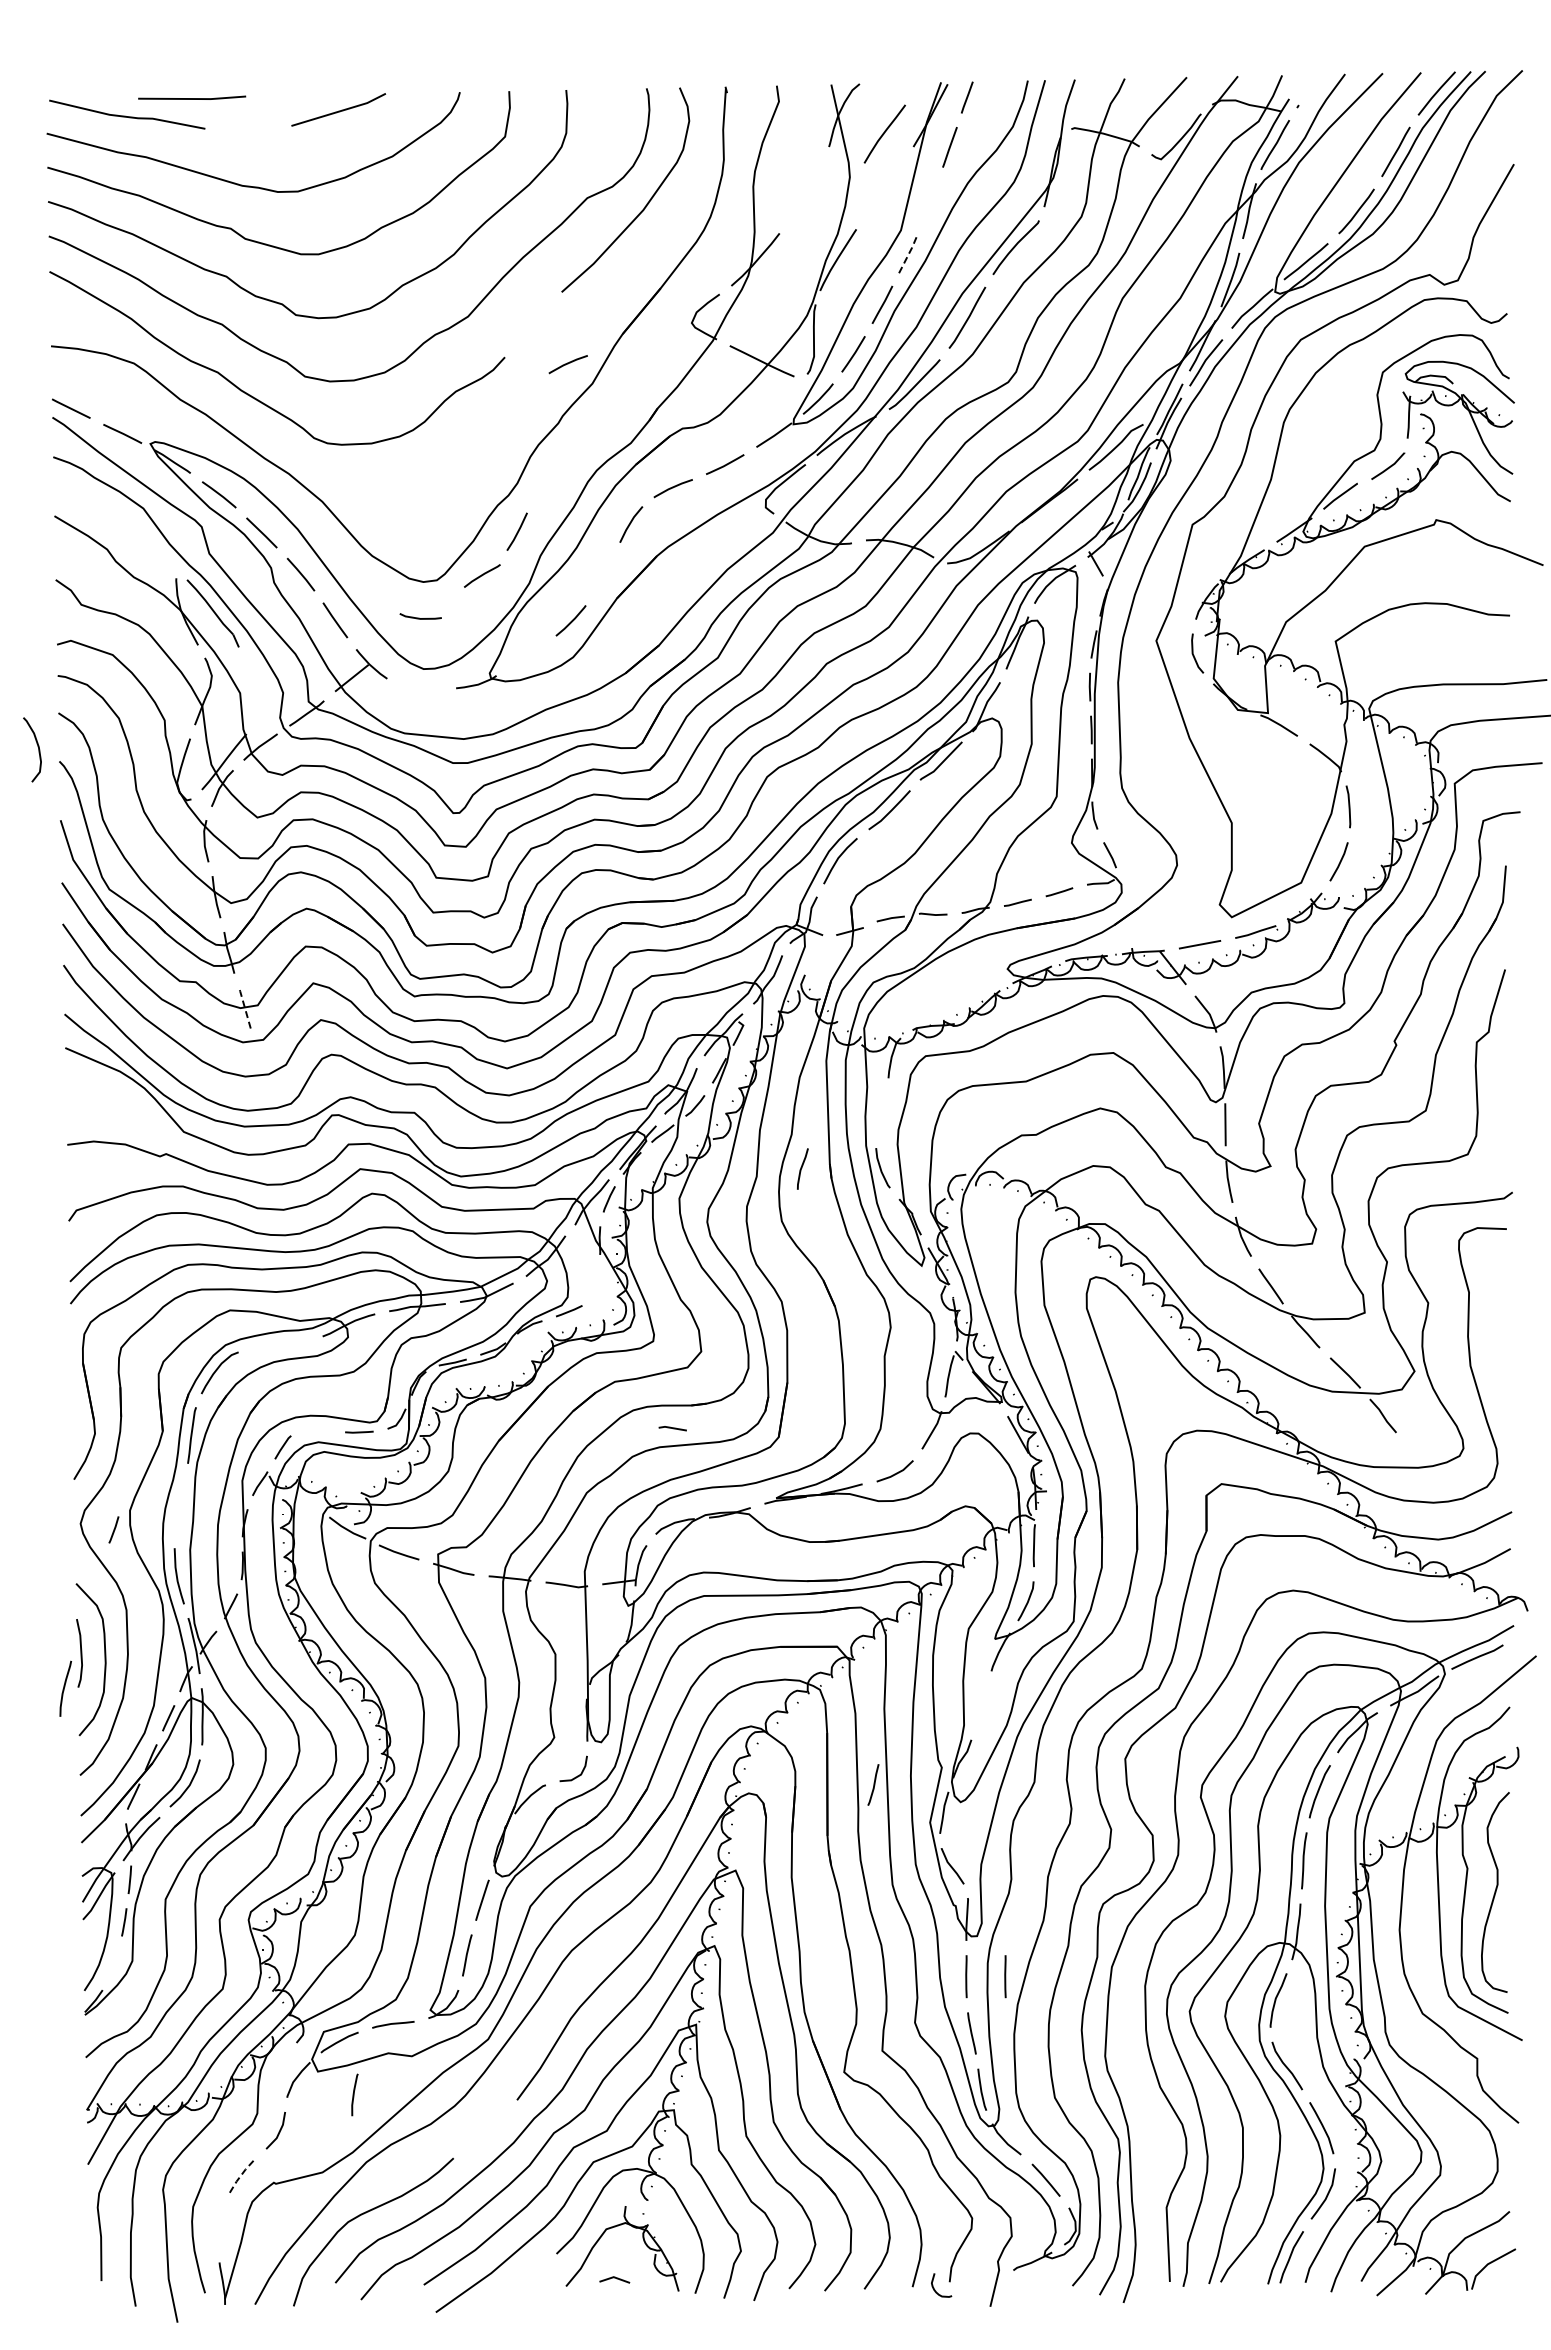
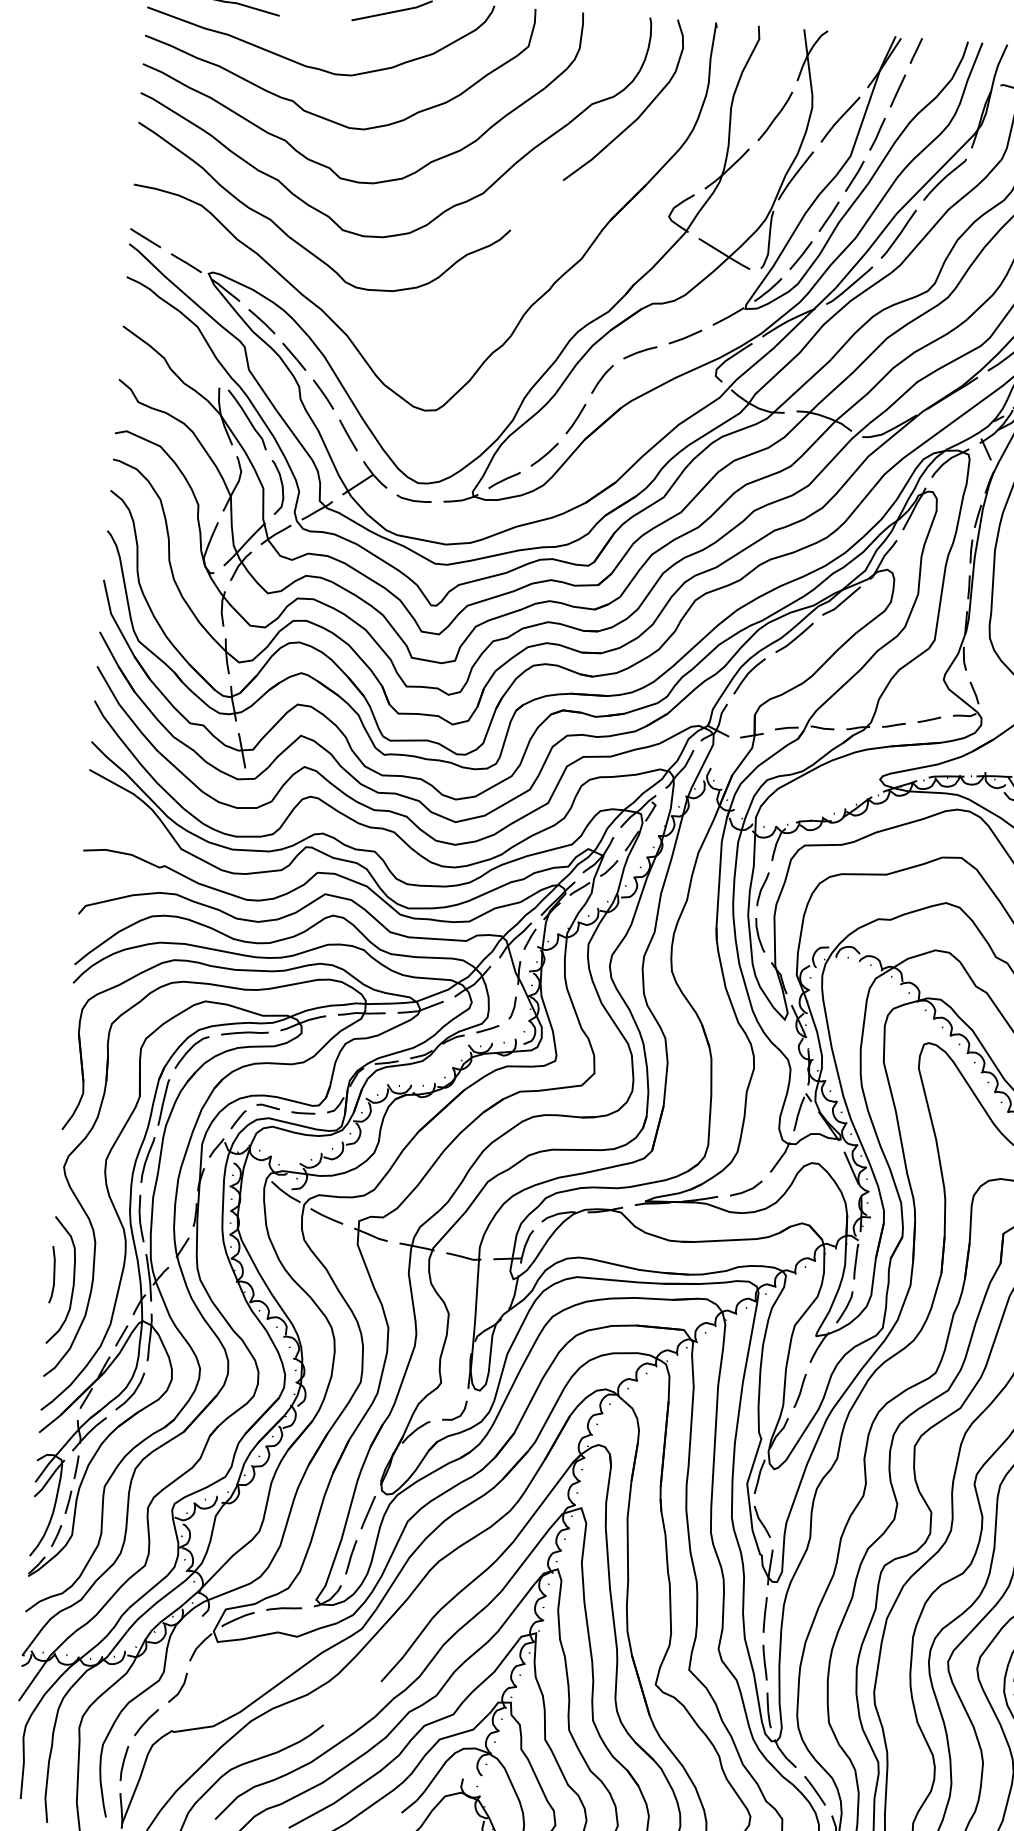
curve: (884, 133) -> (840, 119), moved
curve: (807, 191) -> (775, 116), added
line: (930, 201) -> (877, 134), added
line: (909, 252) -> (855, 175), dashed -> solid
line: (567, 364) -> (562, 241), removed
line: (517, 531) -> (576, 418), moved
line: (482, 575) -> (504, 480), moved
line: (419, 617) -> (412, 499), moved
curve: (37, 746) -> (281, 485), moved
line: (244, 1007) -> (241, 750), dashed -> solid
line: (802, 1168) -> (762, 888), moved
line: (597, 1282) -> (513, 1007), added
curve: (280, 1343) -> (244, 1032), added
line: (672, 1428) -> (268, 1106), moved
line: (113, 1529) -> (56, 1535), moved
curve: (65, 1687) -> (147, 1158), moved
line: (873, 1784) -> (800, 1390), moved
line: (1005, 1976) -> (797, 1617), removed
line: (354, 2094) -> (124, 1763), moved
line: (241, 2175) -> (145, 1722), dashed -> solid

